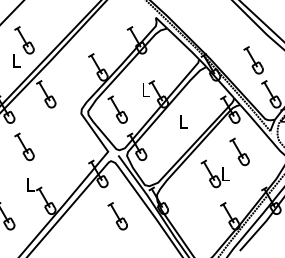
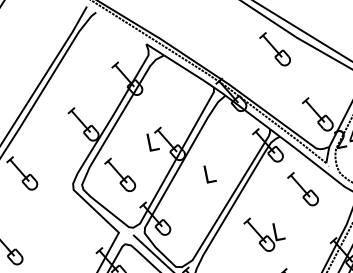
part: (253, 60) -> (275, 49), moved
part: (239, 151) -> (302, 188), moved

